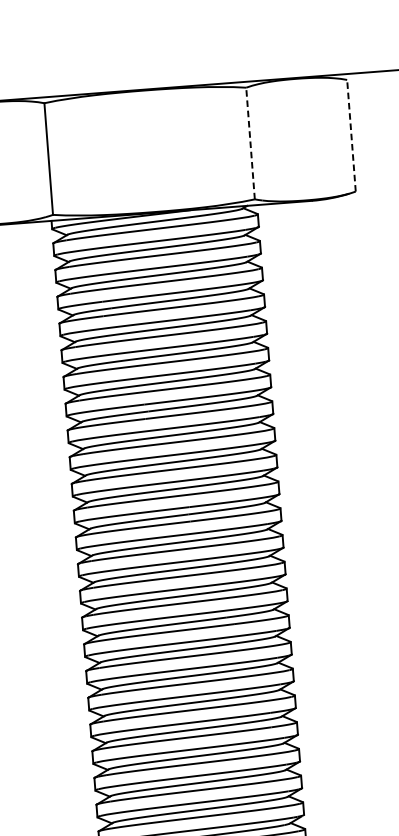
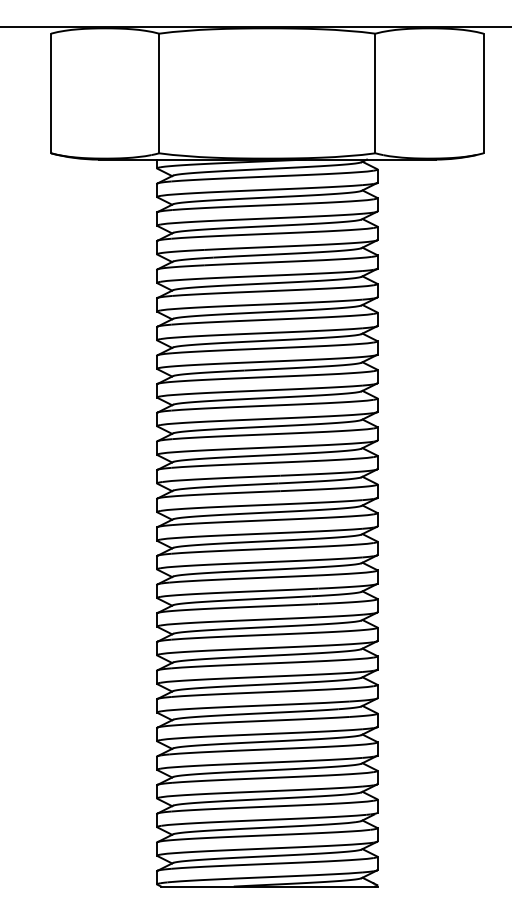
line: (351, 135) -> (483, 93), dashed -> solid
line: (250, 143) -> (375, 93), dashed -> solid

